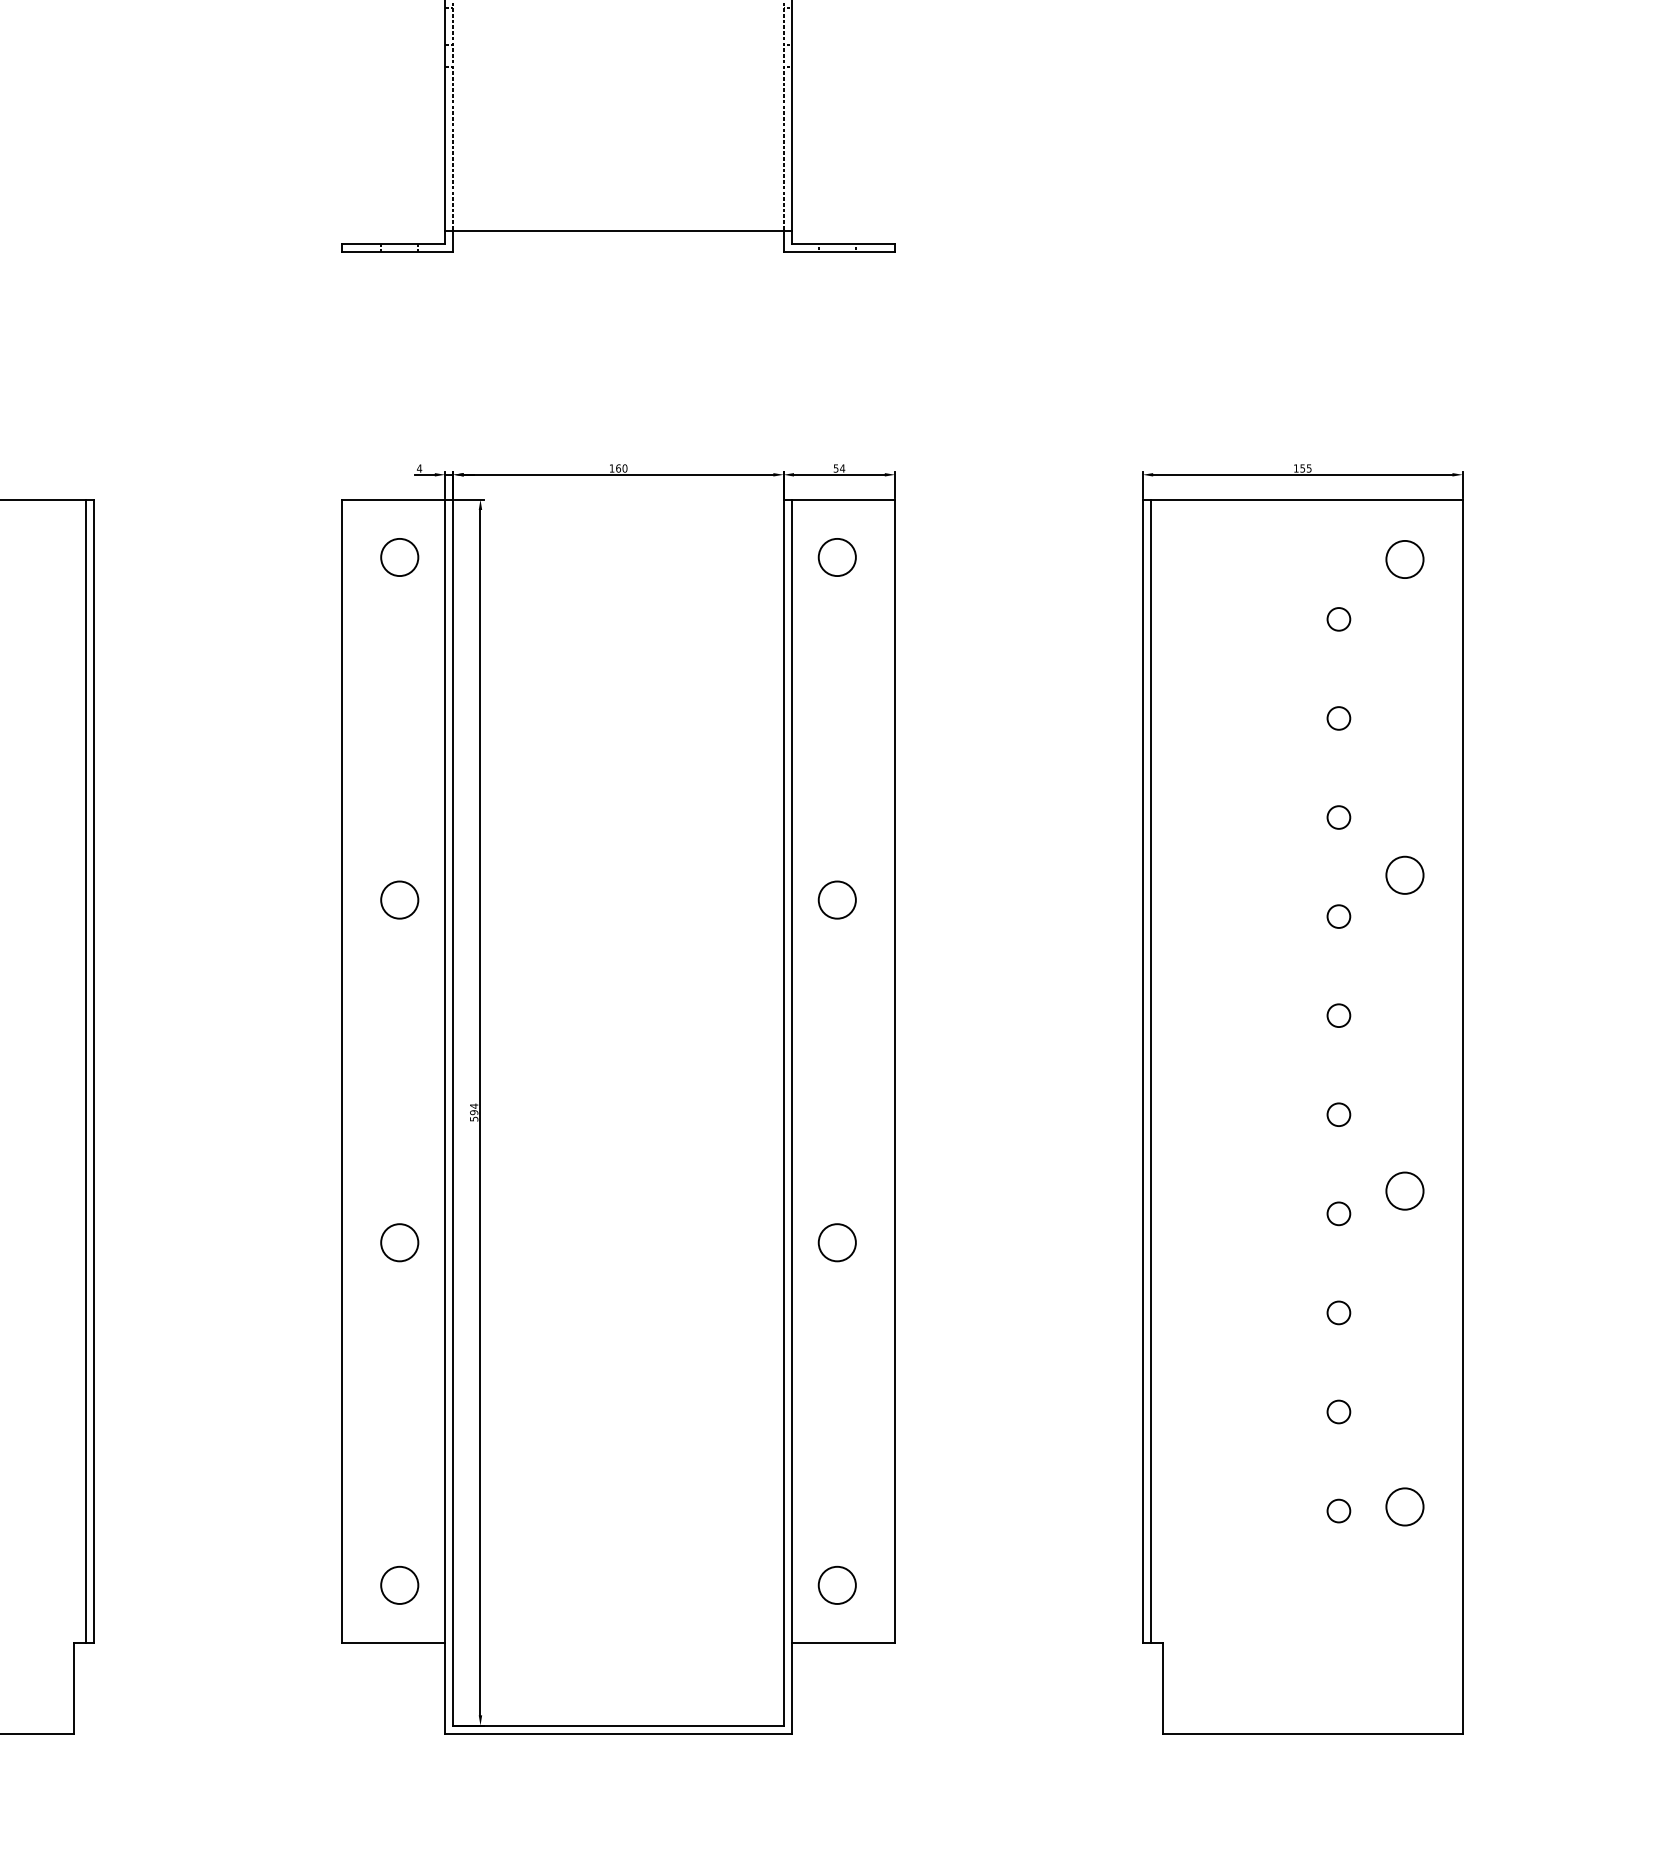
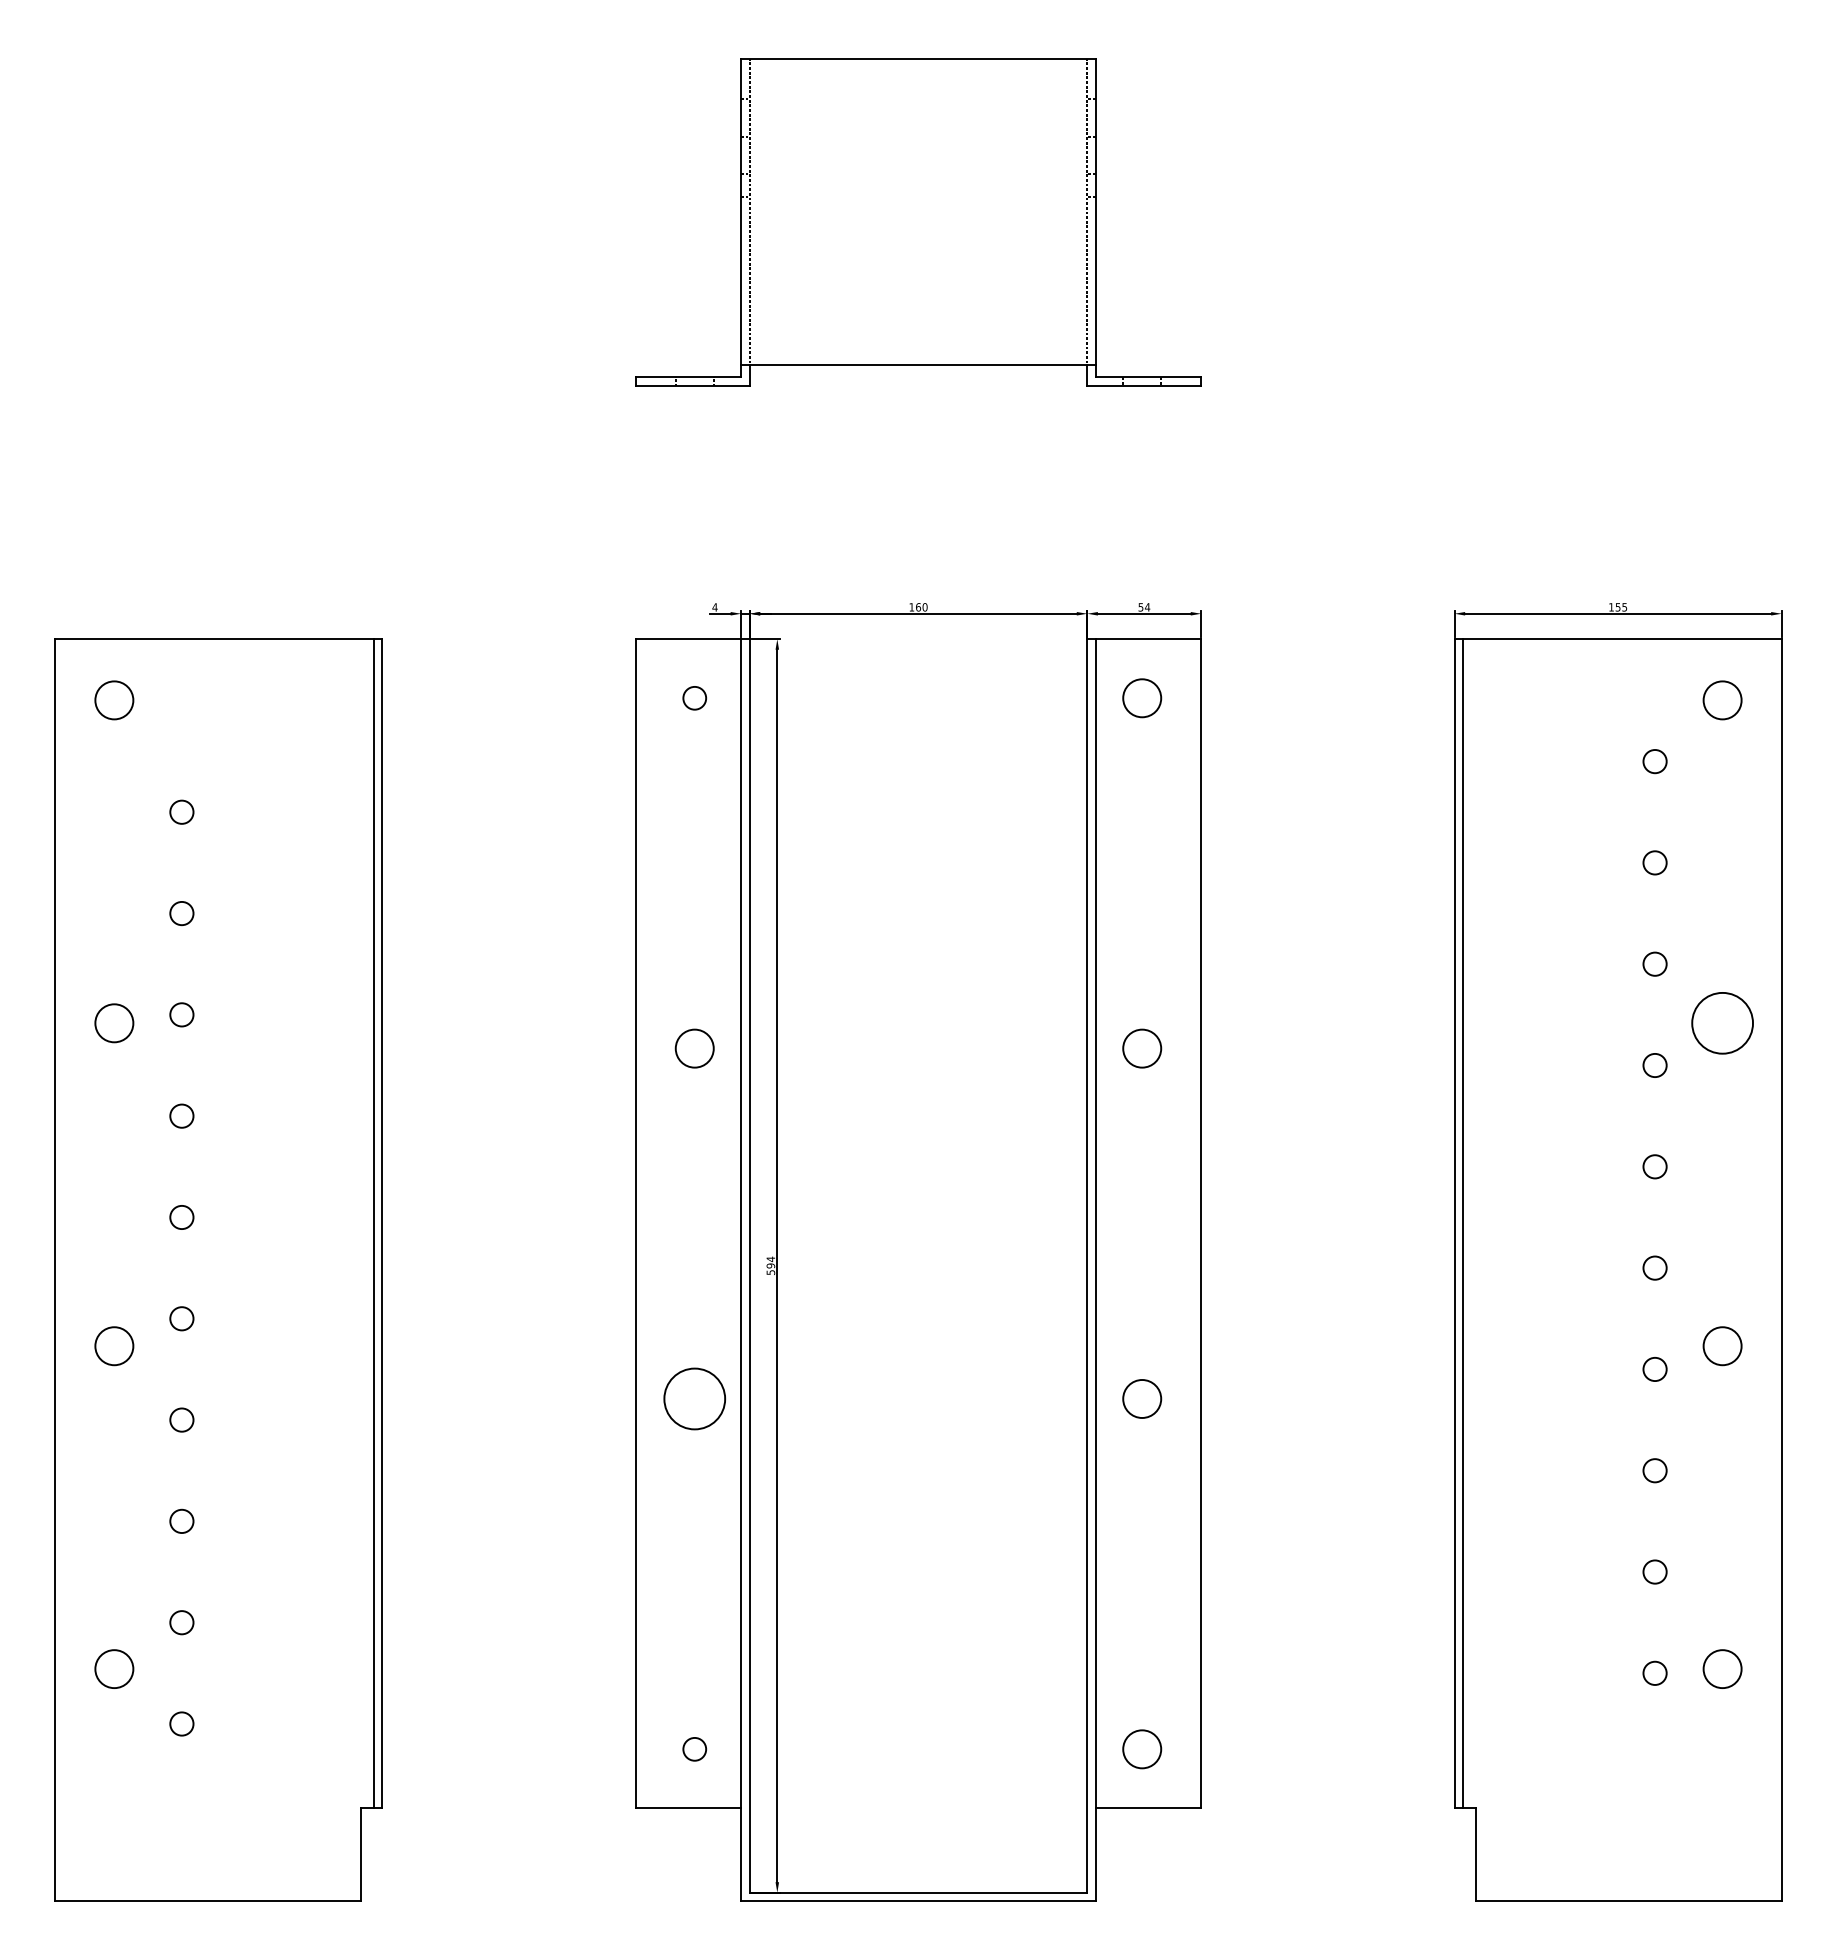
circle: (399, 557) -> (694, 698), size x0.6
circle: (1404, 875) -> (1722, 1023), size x1.6
circle: (399, 1242) -> (694, 1398), size x1.6
circle: (399, 1585) -> (694, 1749), size x0.6

